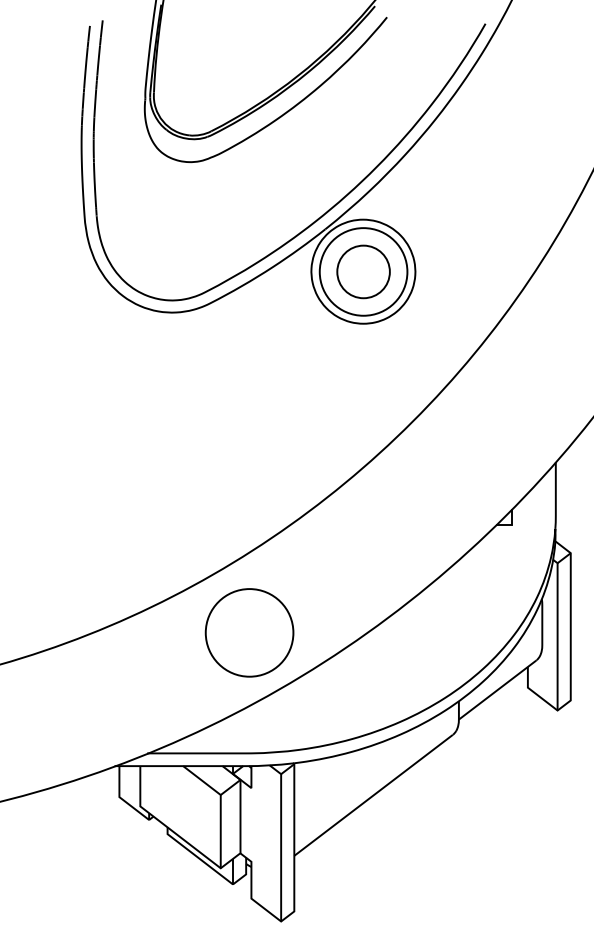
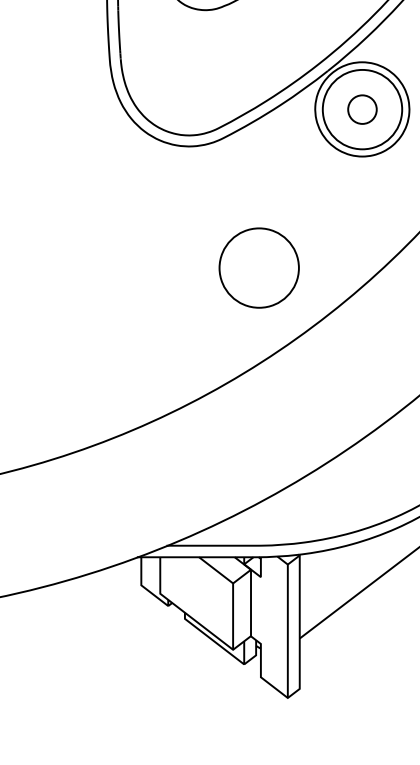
circle: (363, 271) -> (362, 109), size x0.6
circle: (249, 632) -> (259, 267), moved

